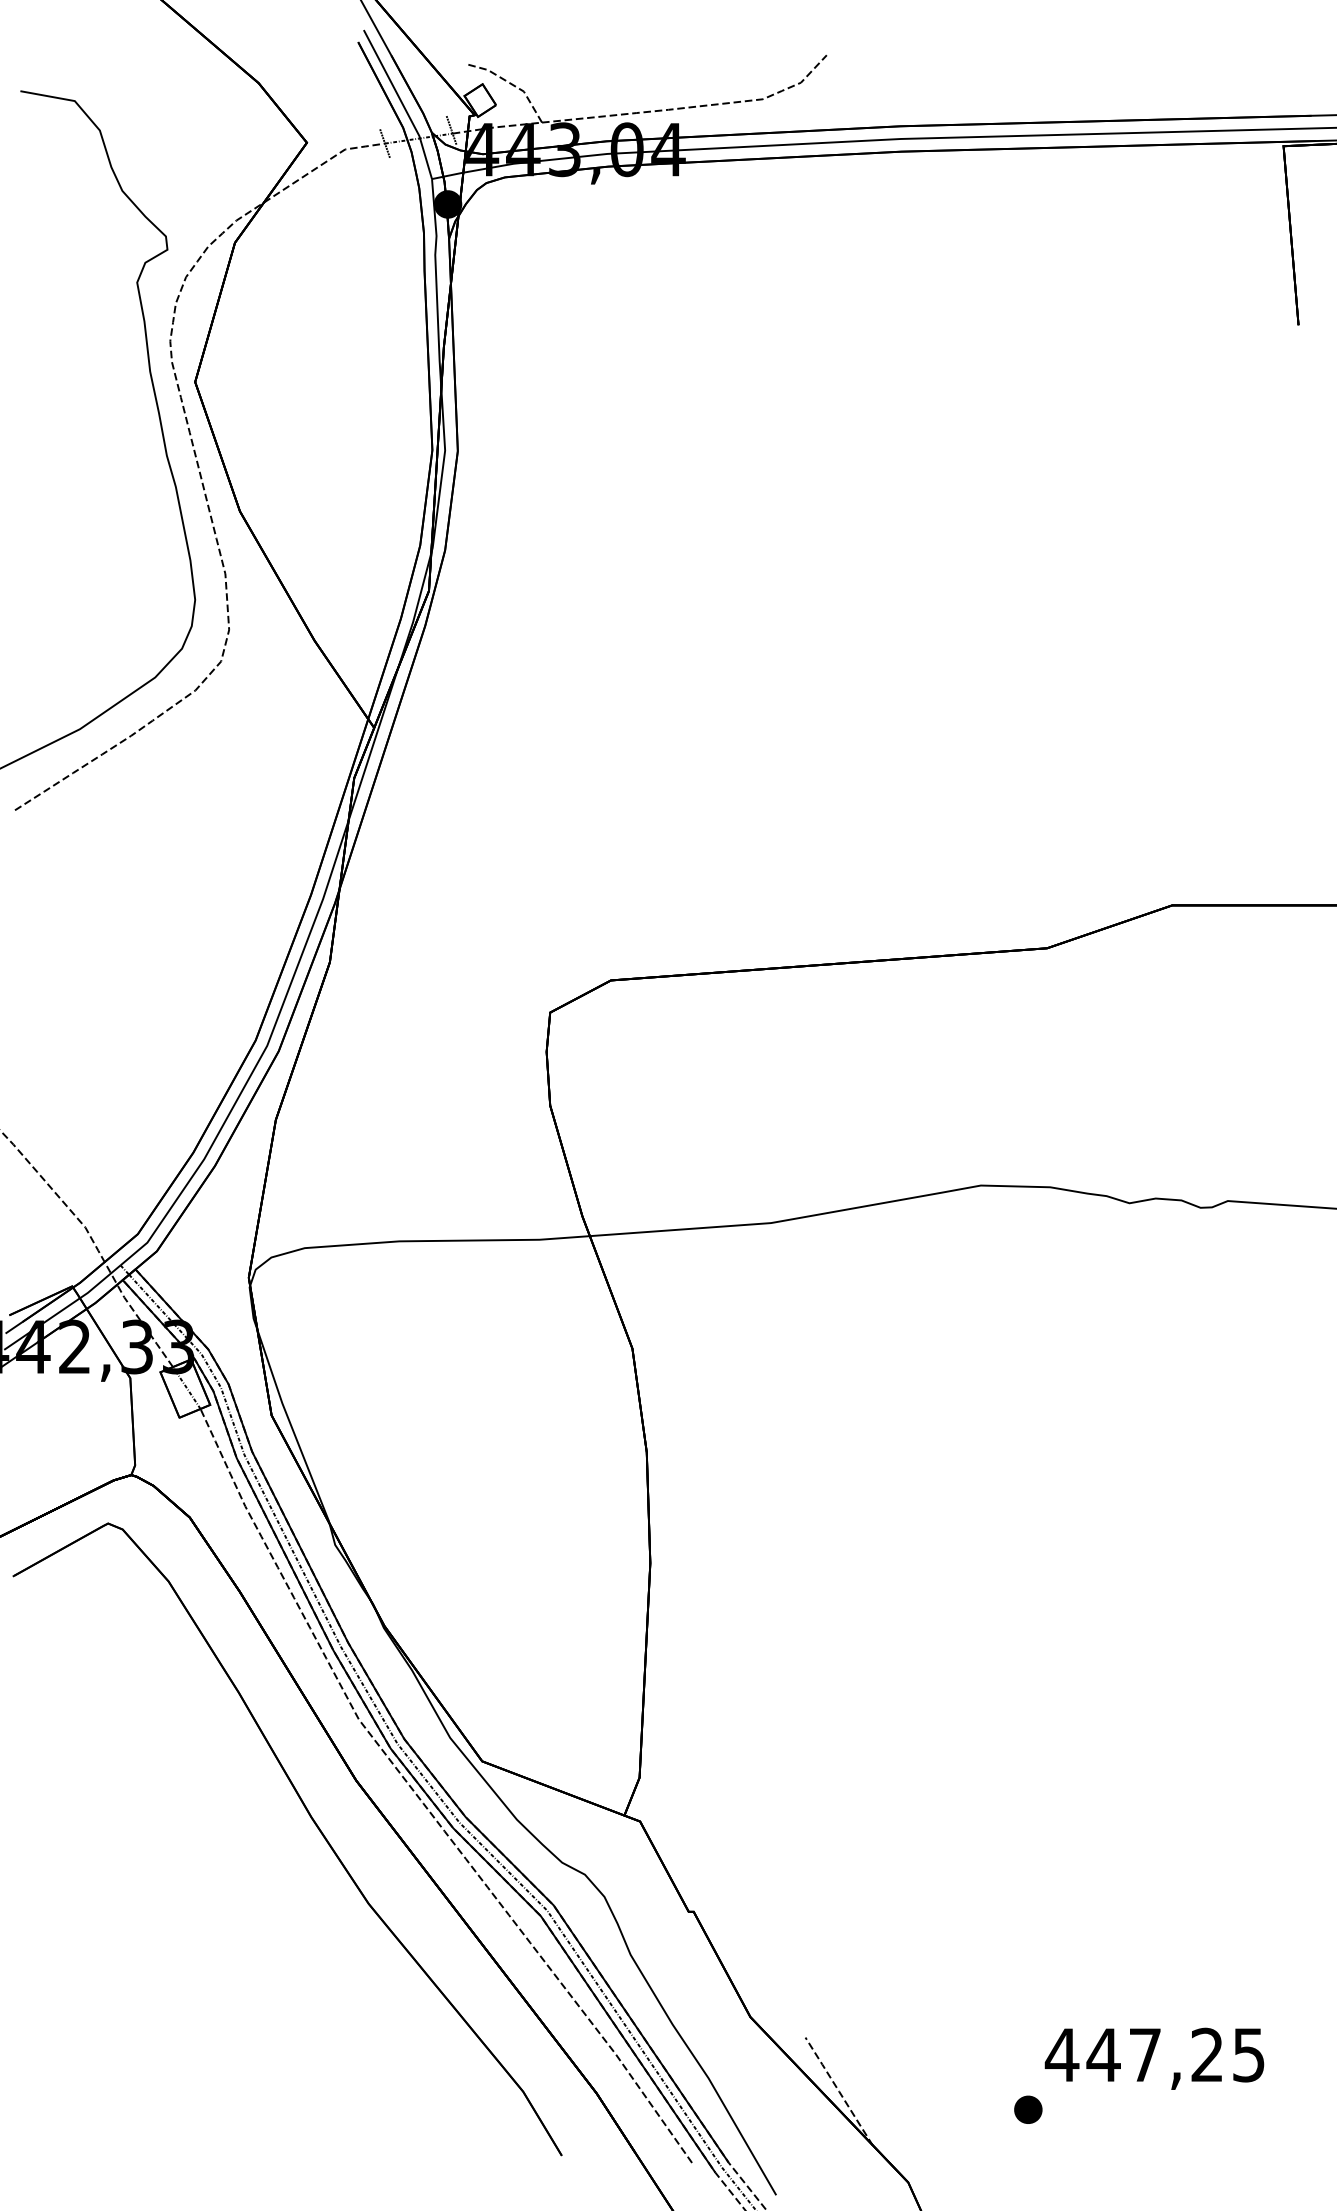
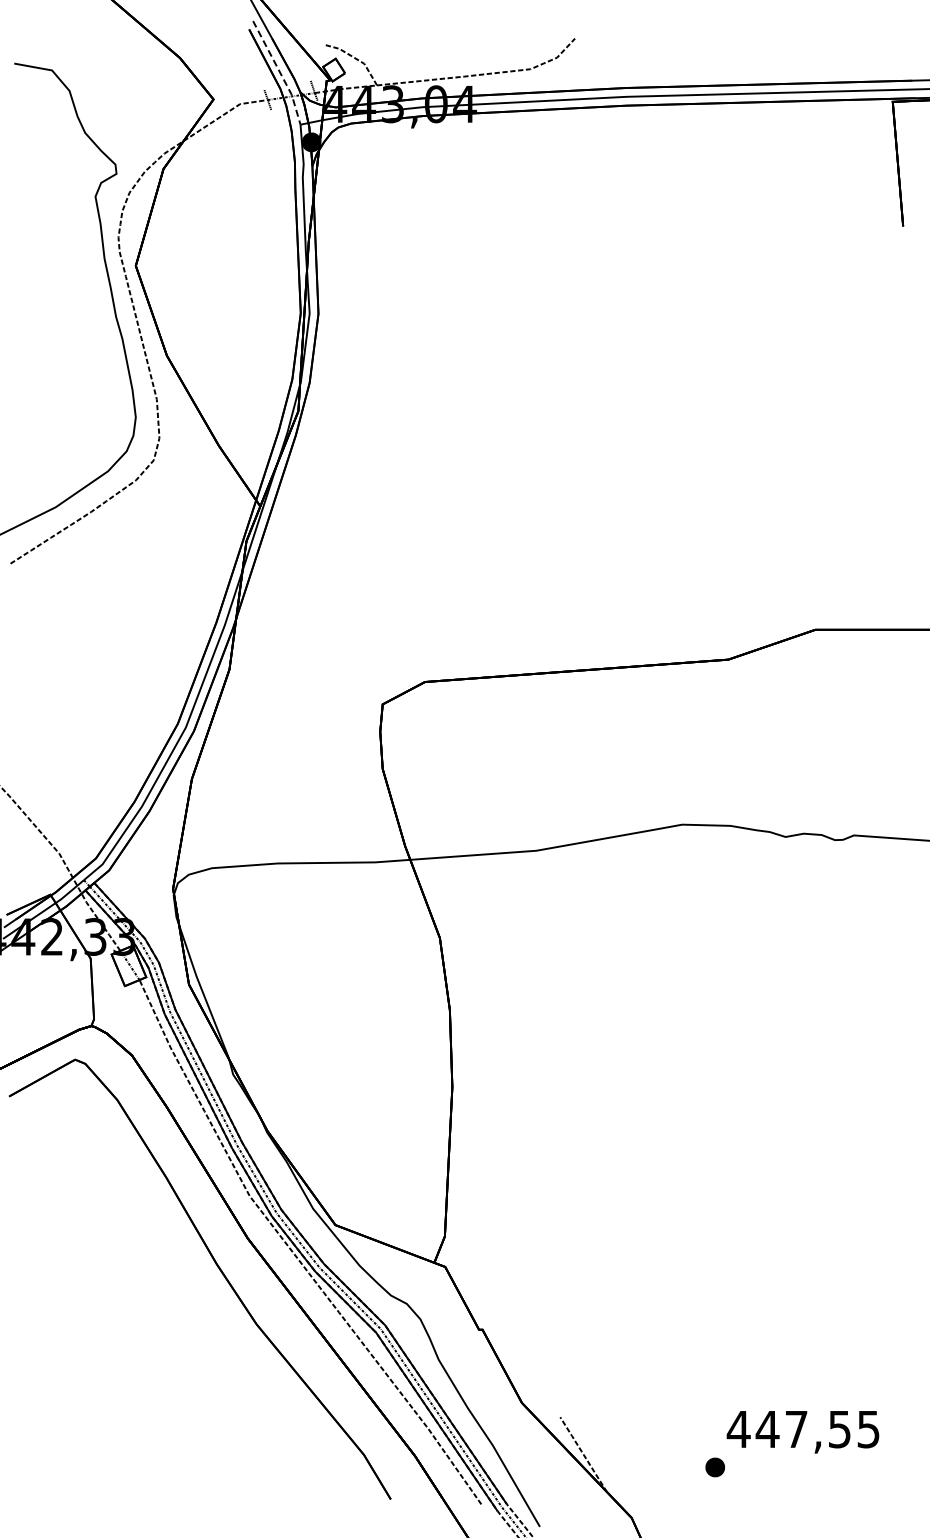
line: (403, 104) -> (280, 72), solid -> dashed
text: (1206, 2055) -> (839, 1429), 447,25 -> 447,55

